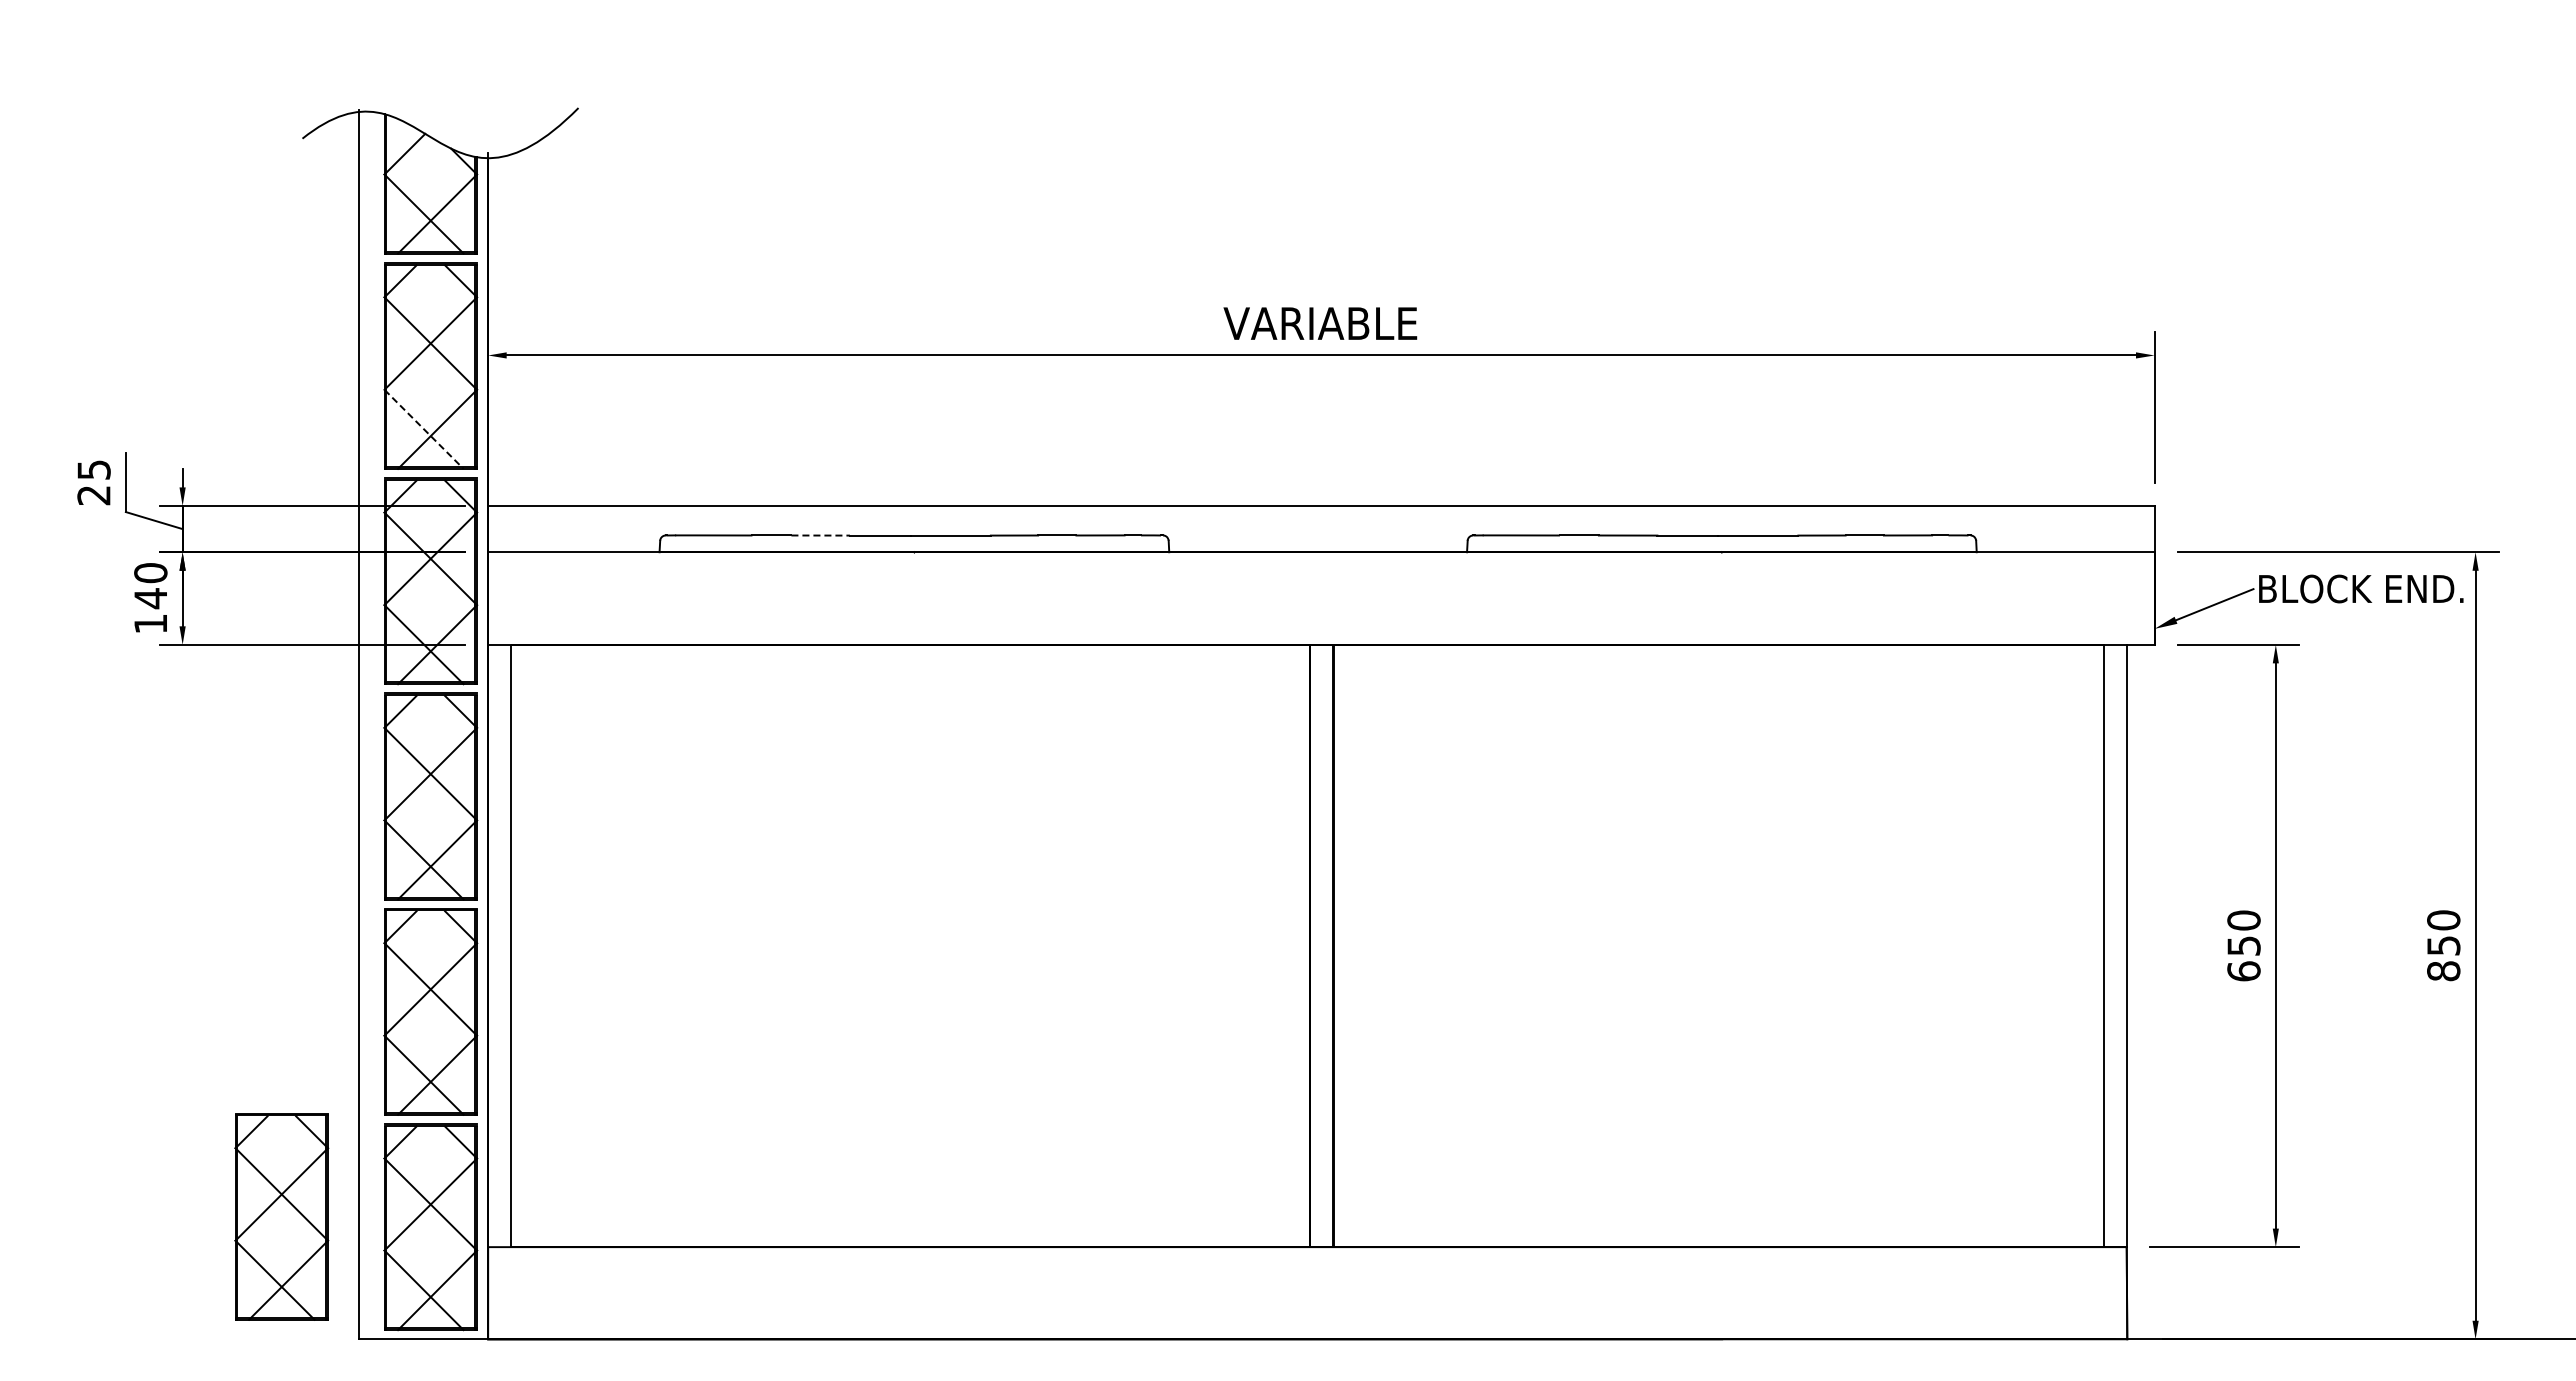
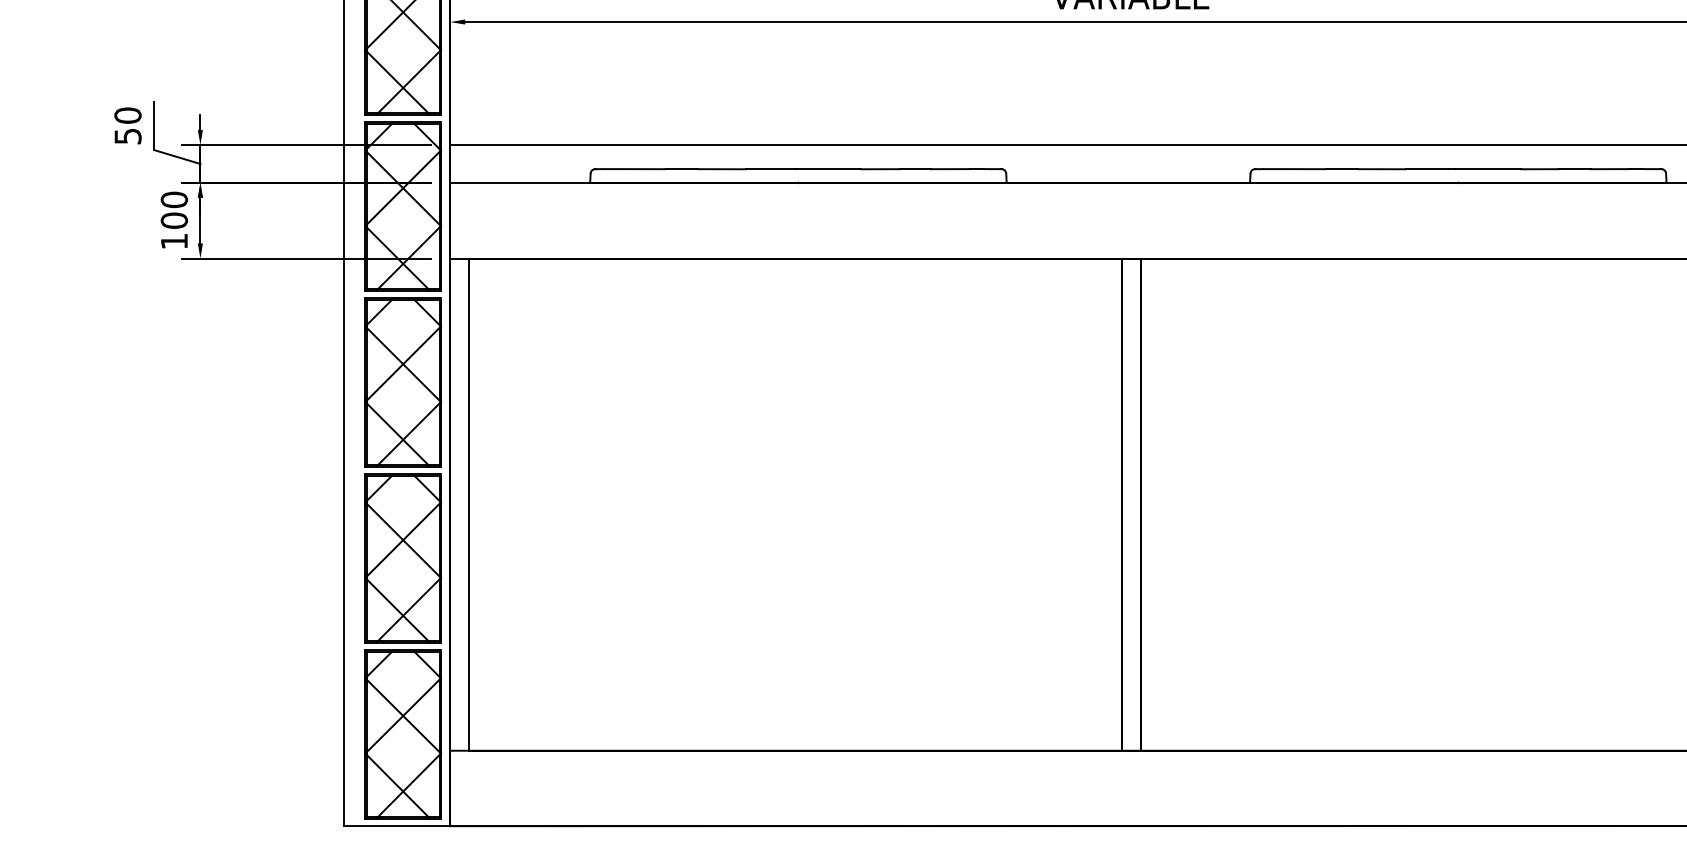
line: (424, 429) -> (398, 82), dashed -> solid
text: (93, 482) -> (127, 125), 25 -> 50
line: (821, 535) -> (722, 169), dashed -> solid
text: (150, 598) -> (174, 220), 140 -> 100
part: (281, 1216) -> (281, 725), removed

